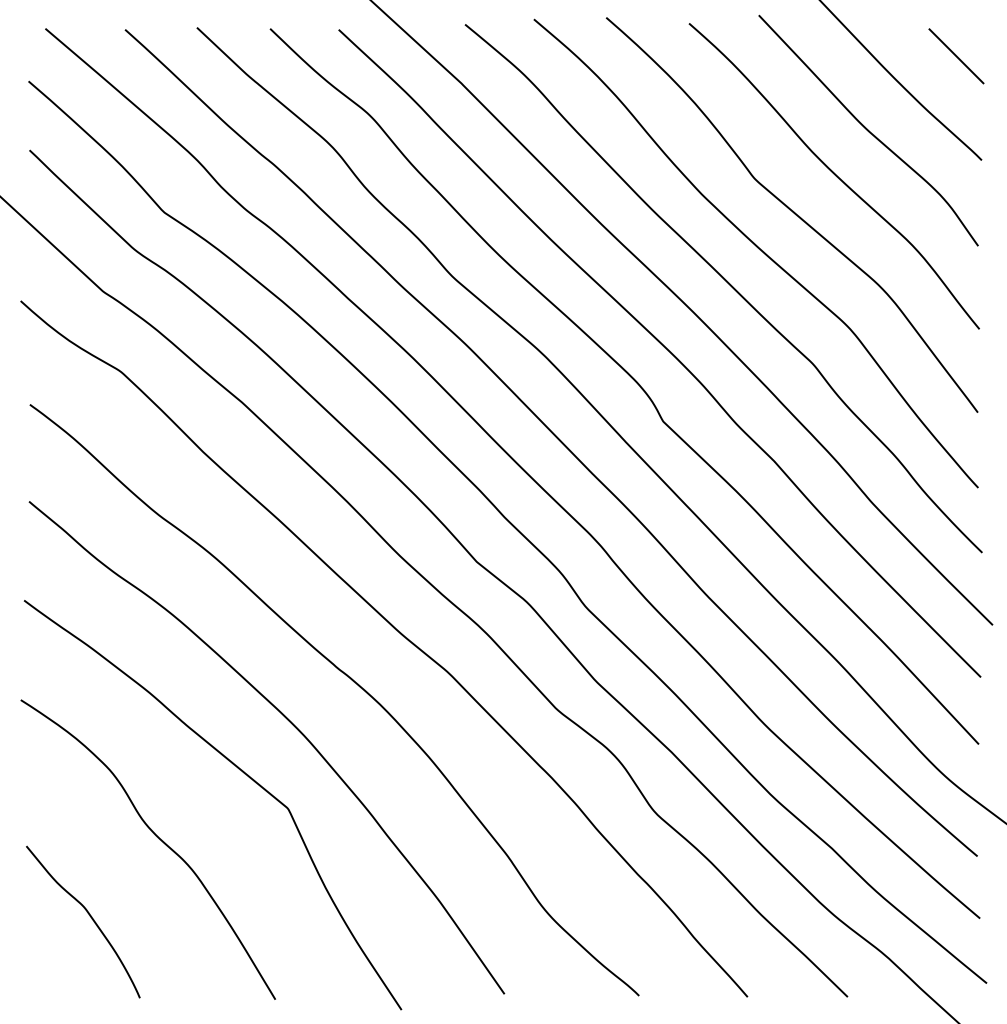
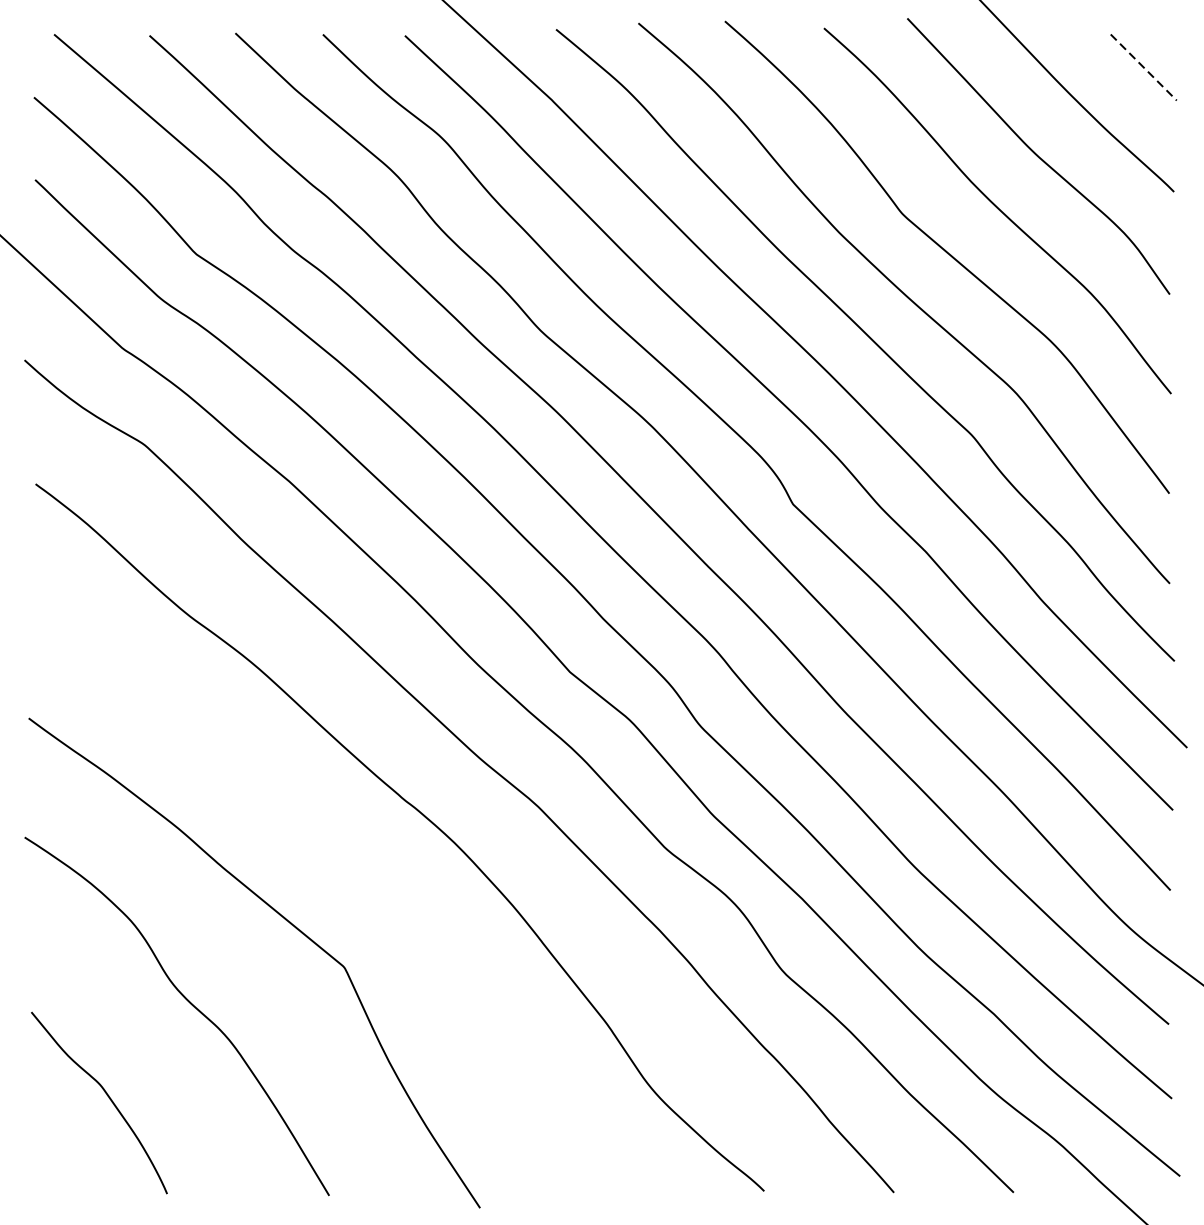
line: (956, 56) -> (1143, 67), solid -> dashed
curve: (290, 723) -> (347, 865), removed

